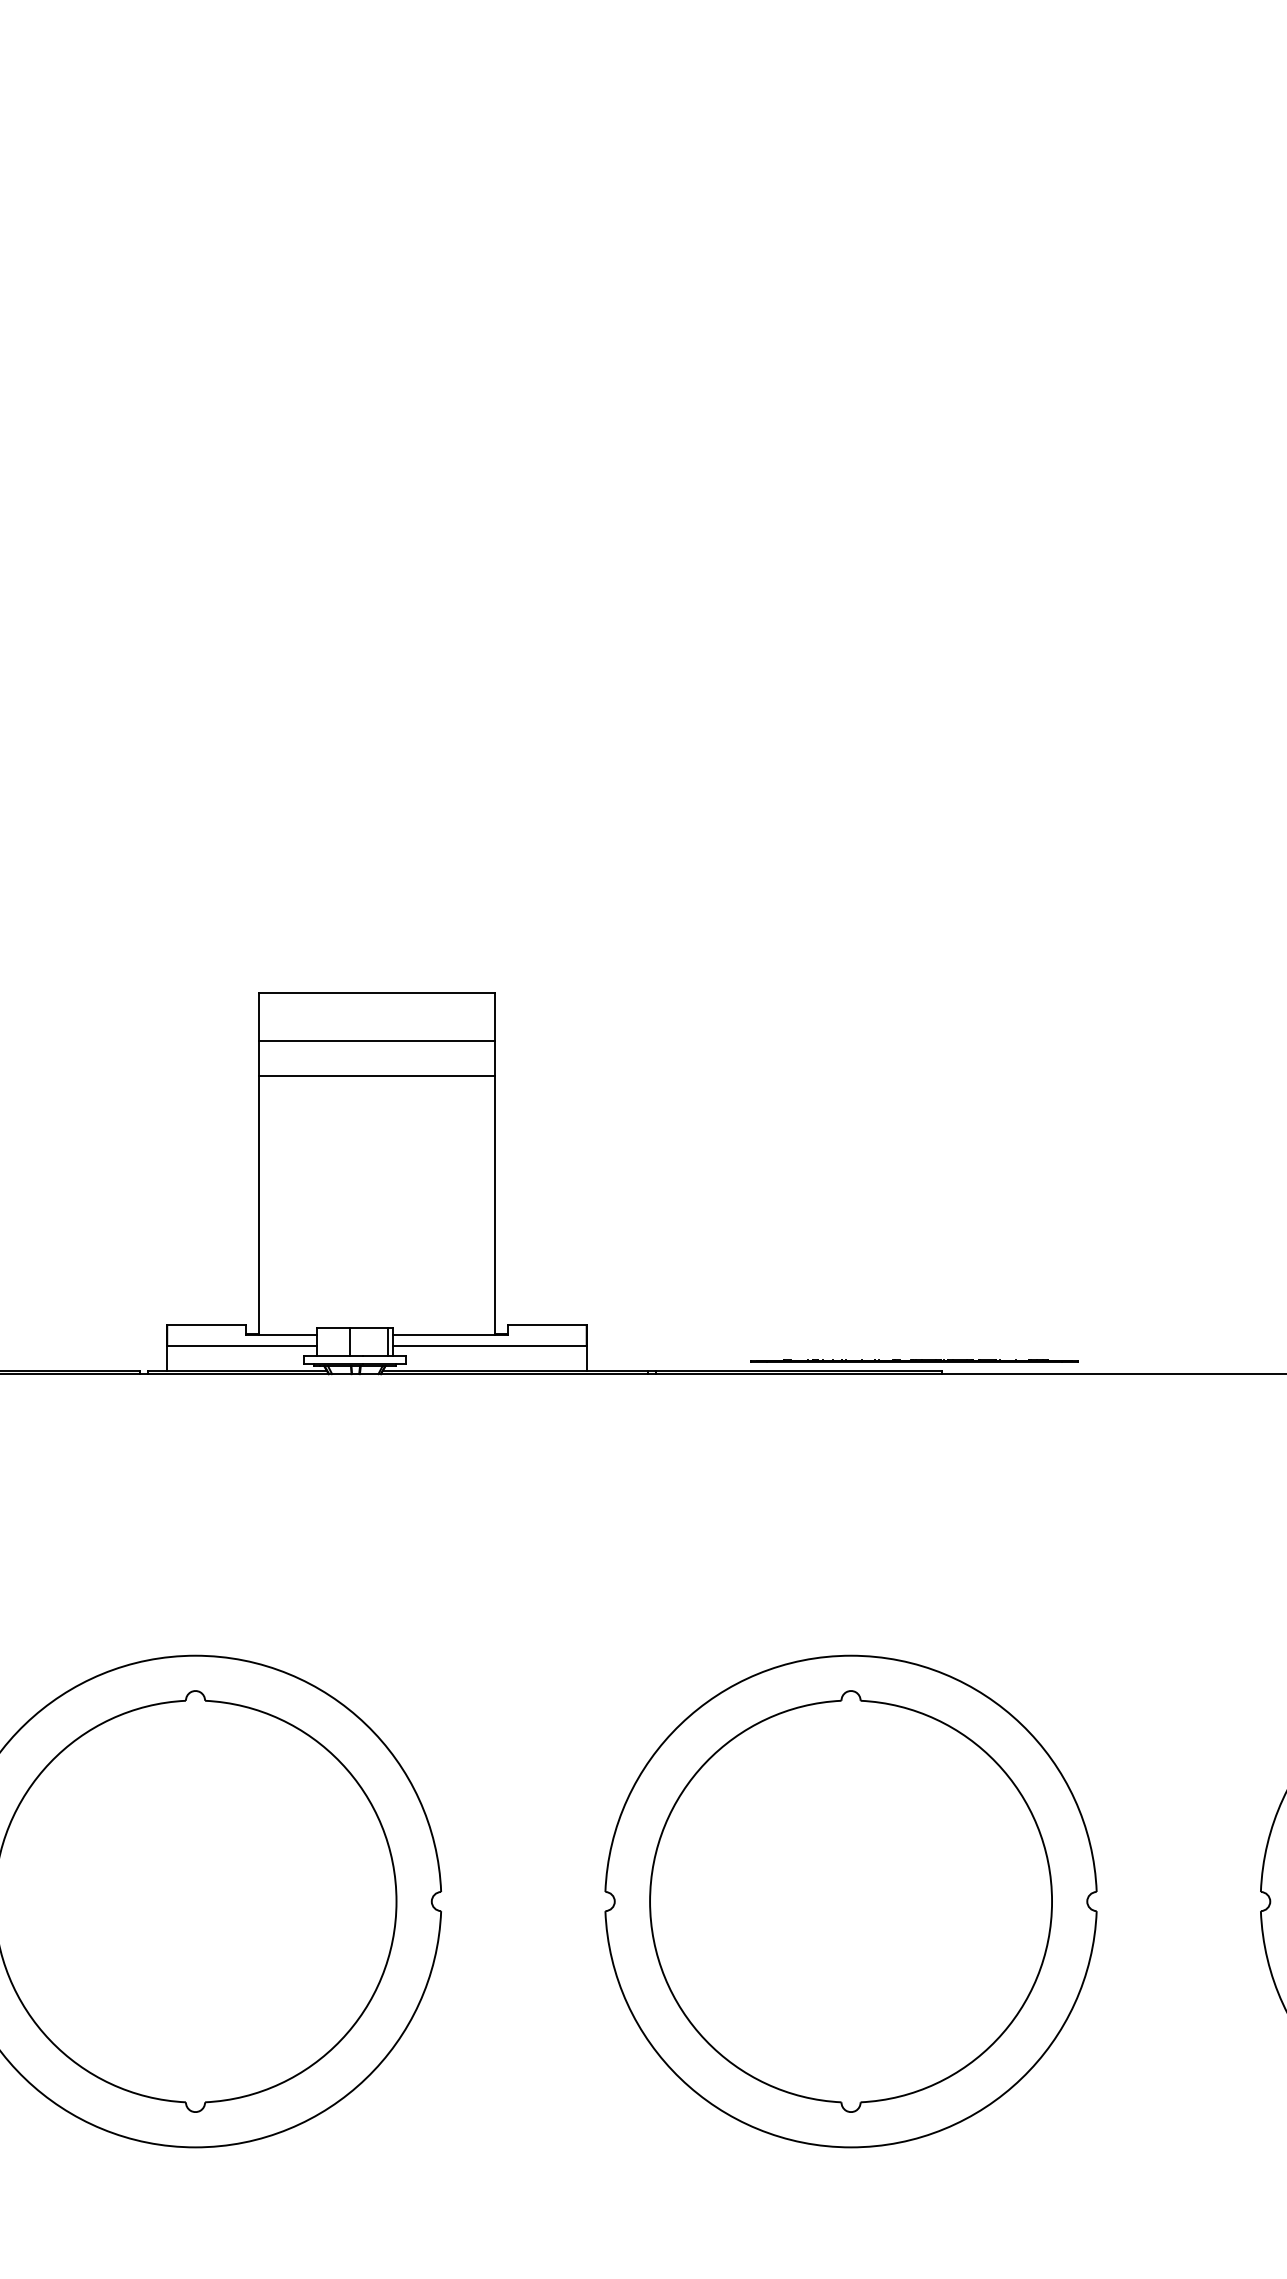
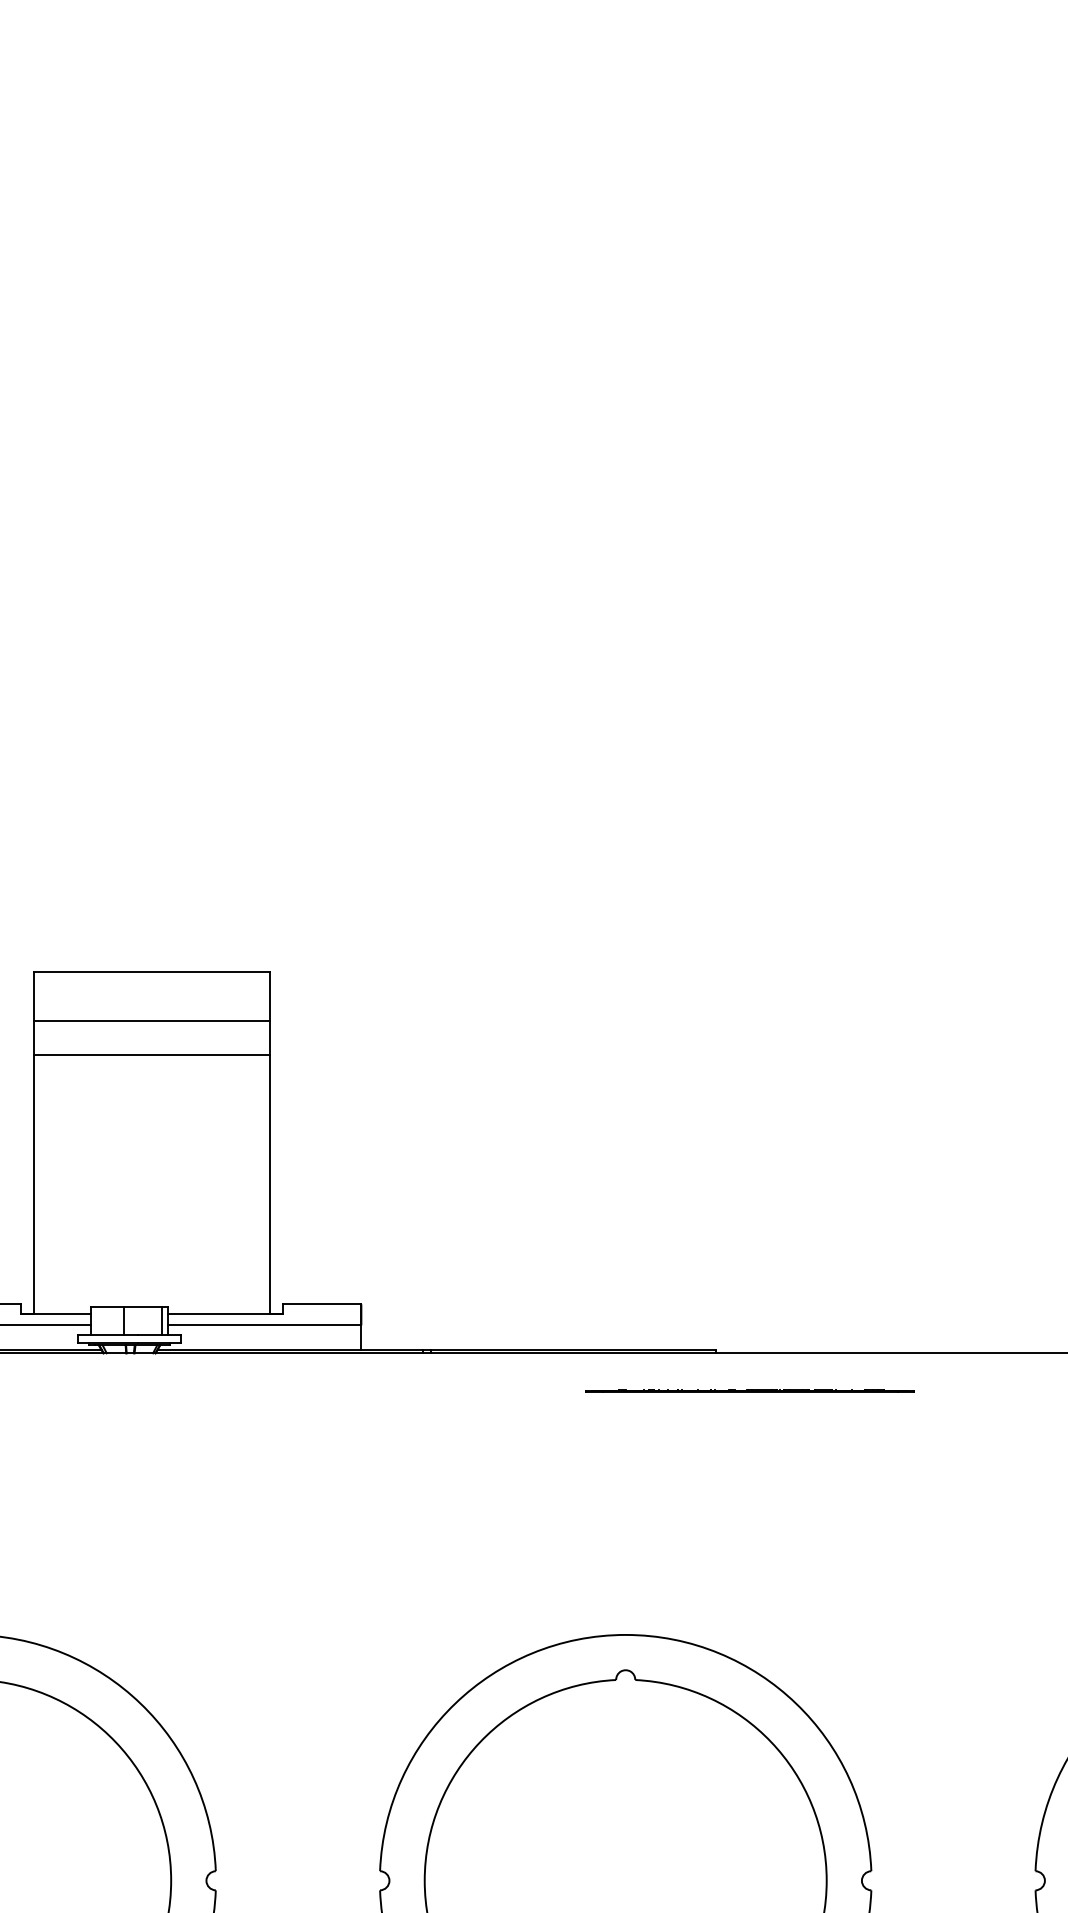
line: (914, 1360) -> (750, 1390), moved

